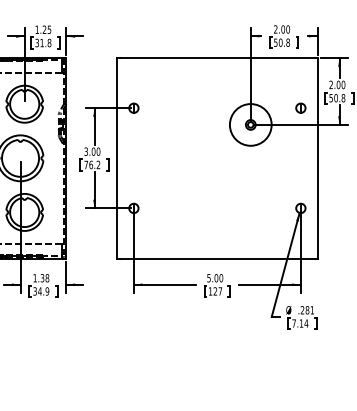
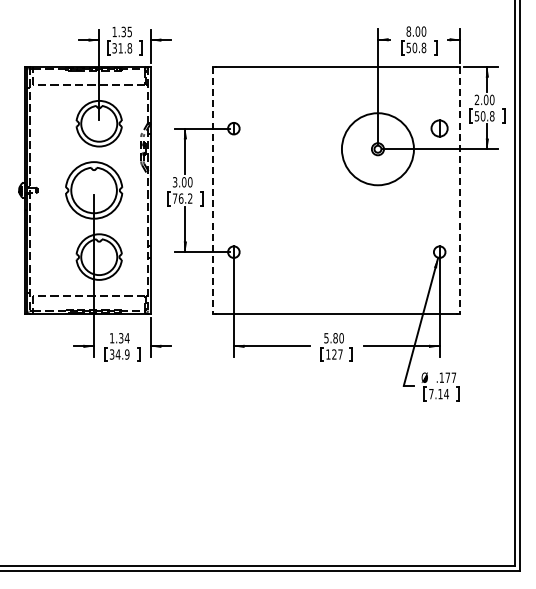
text: (275, 29) -> (408, 31), 2.00 -> 8.00
text: (44, 30) -> (123, 32), 1.25 -> 1.35
part: (300, 108) -> (439, 128), size x1.4
circle: (250, 124) -> (377, 148), size x1.4
line: (117, 158) -> (213, 190), solid -> dashed
line: (317, 158) -> (460, 190), solid -> dashed
text: (46, 278) -> (126, 338), 1.38 -> 1.34
text: (216, 278) -> (335, 338), 5.00 -> 5.80
text: (307, 310) -> (447, 377), .281 -> .177

